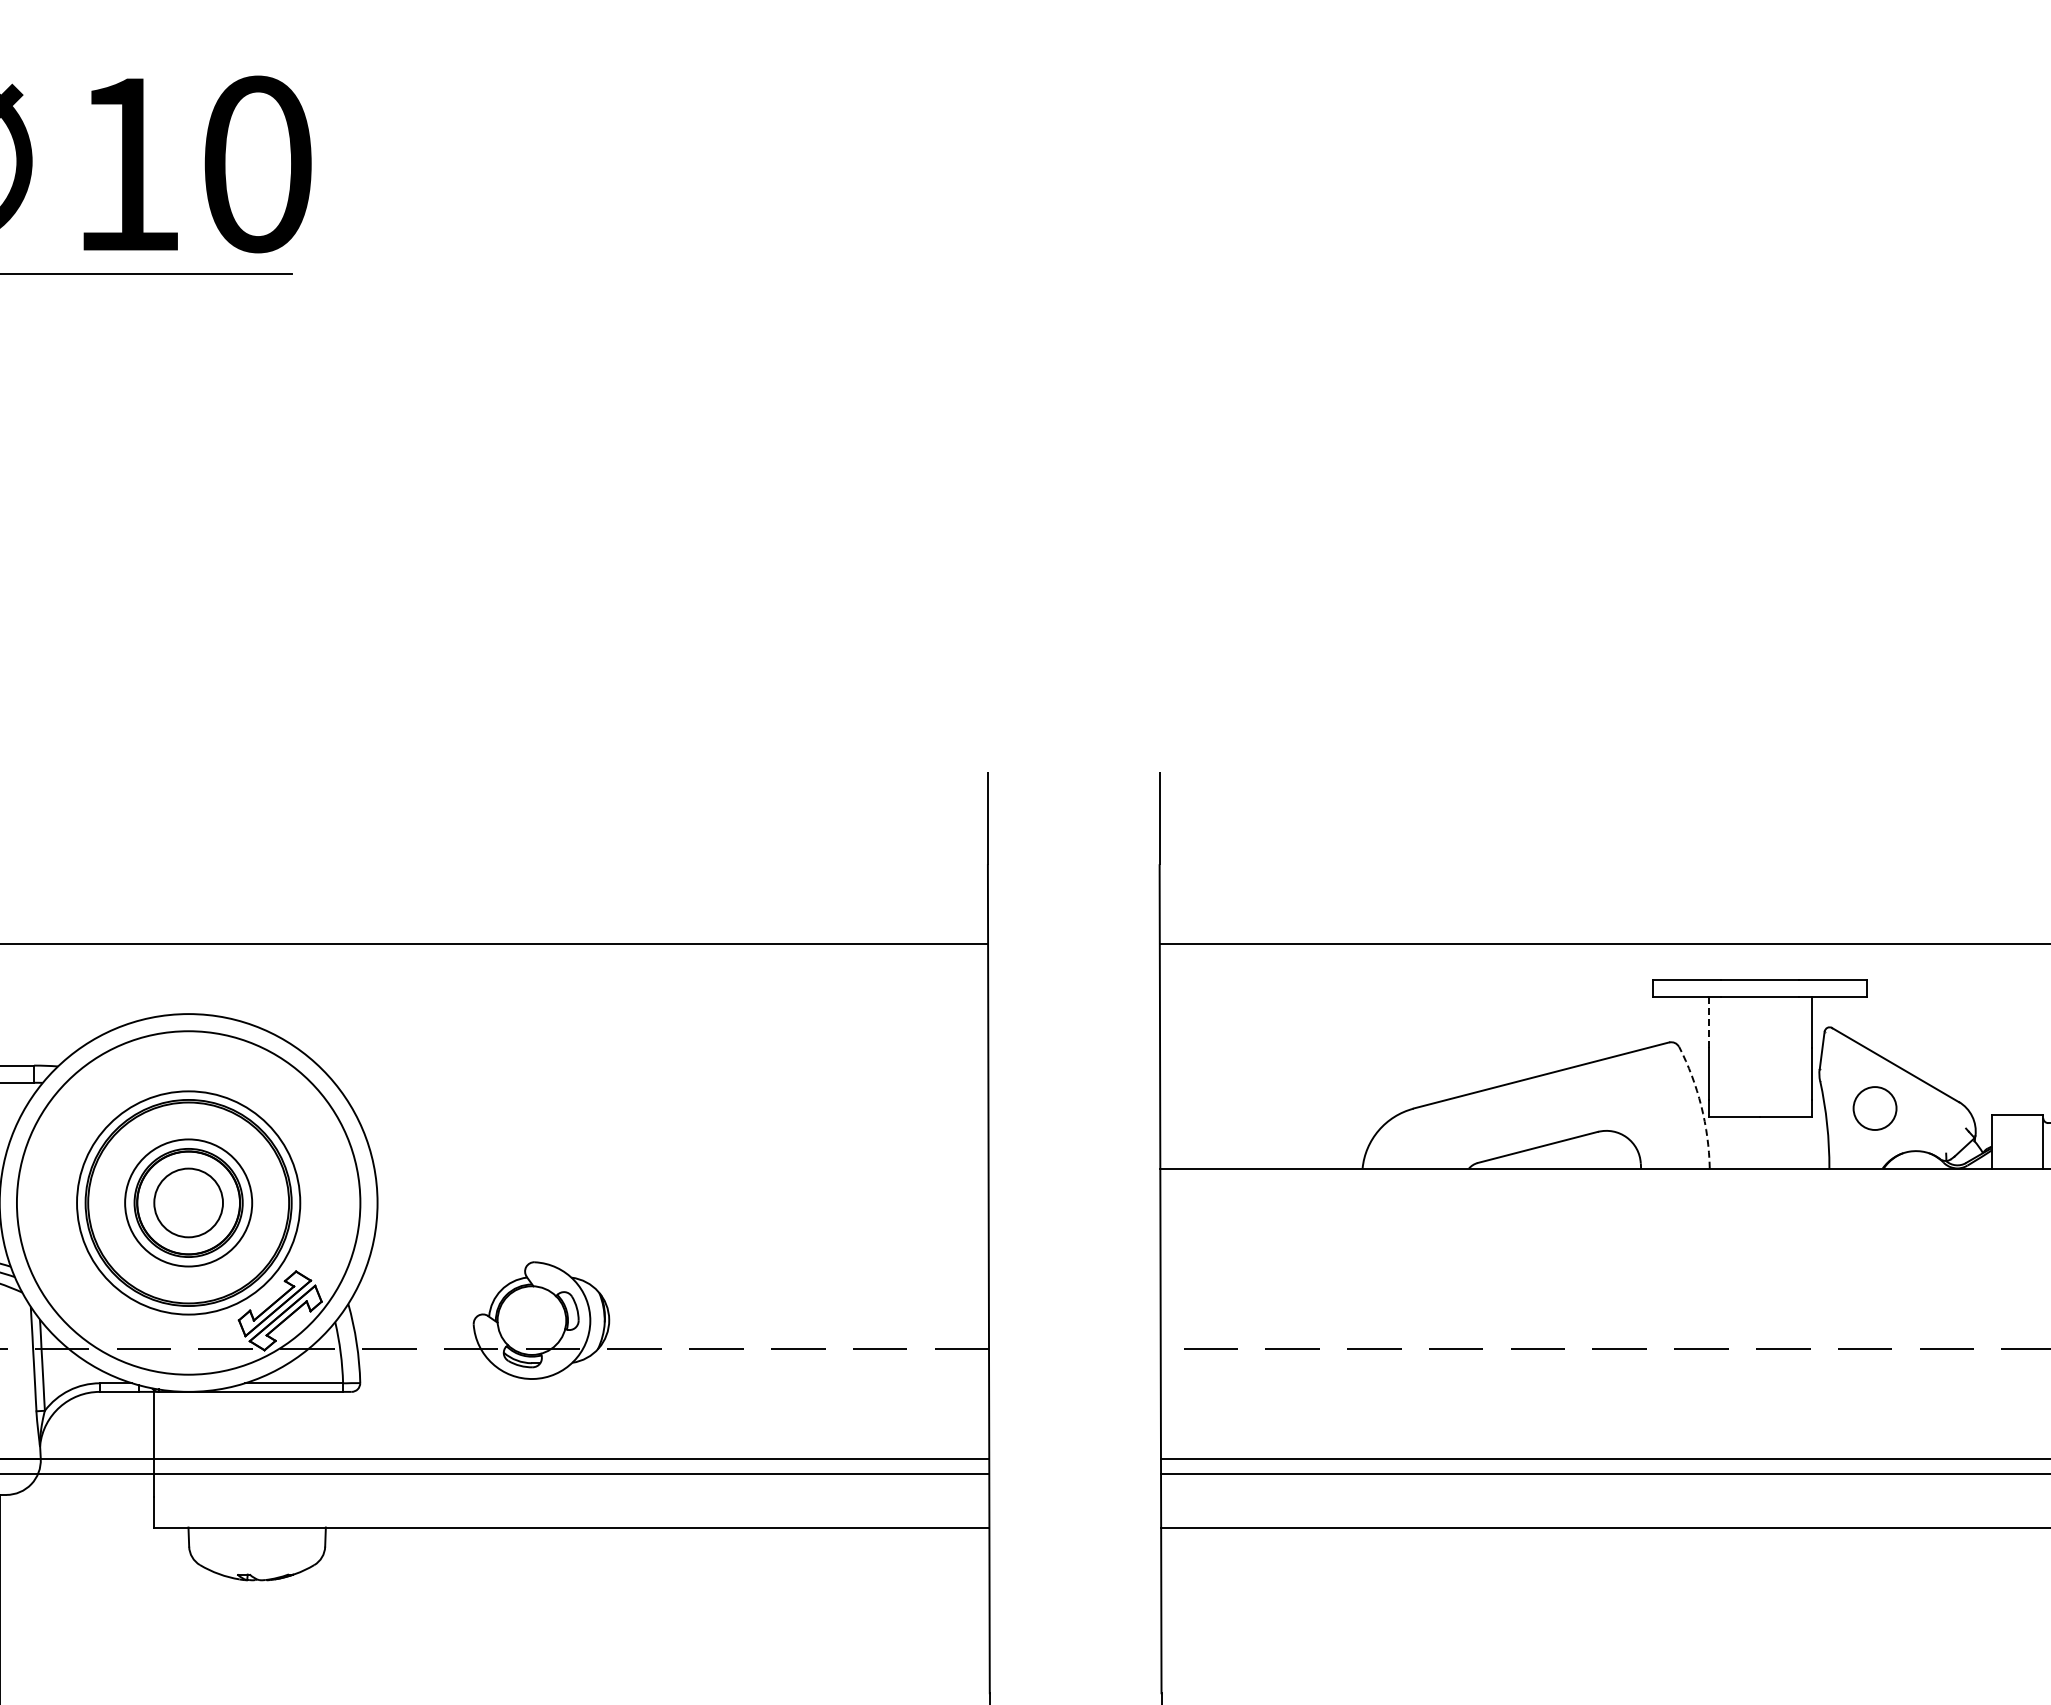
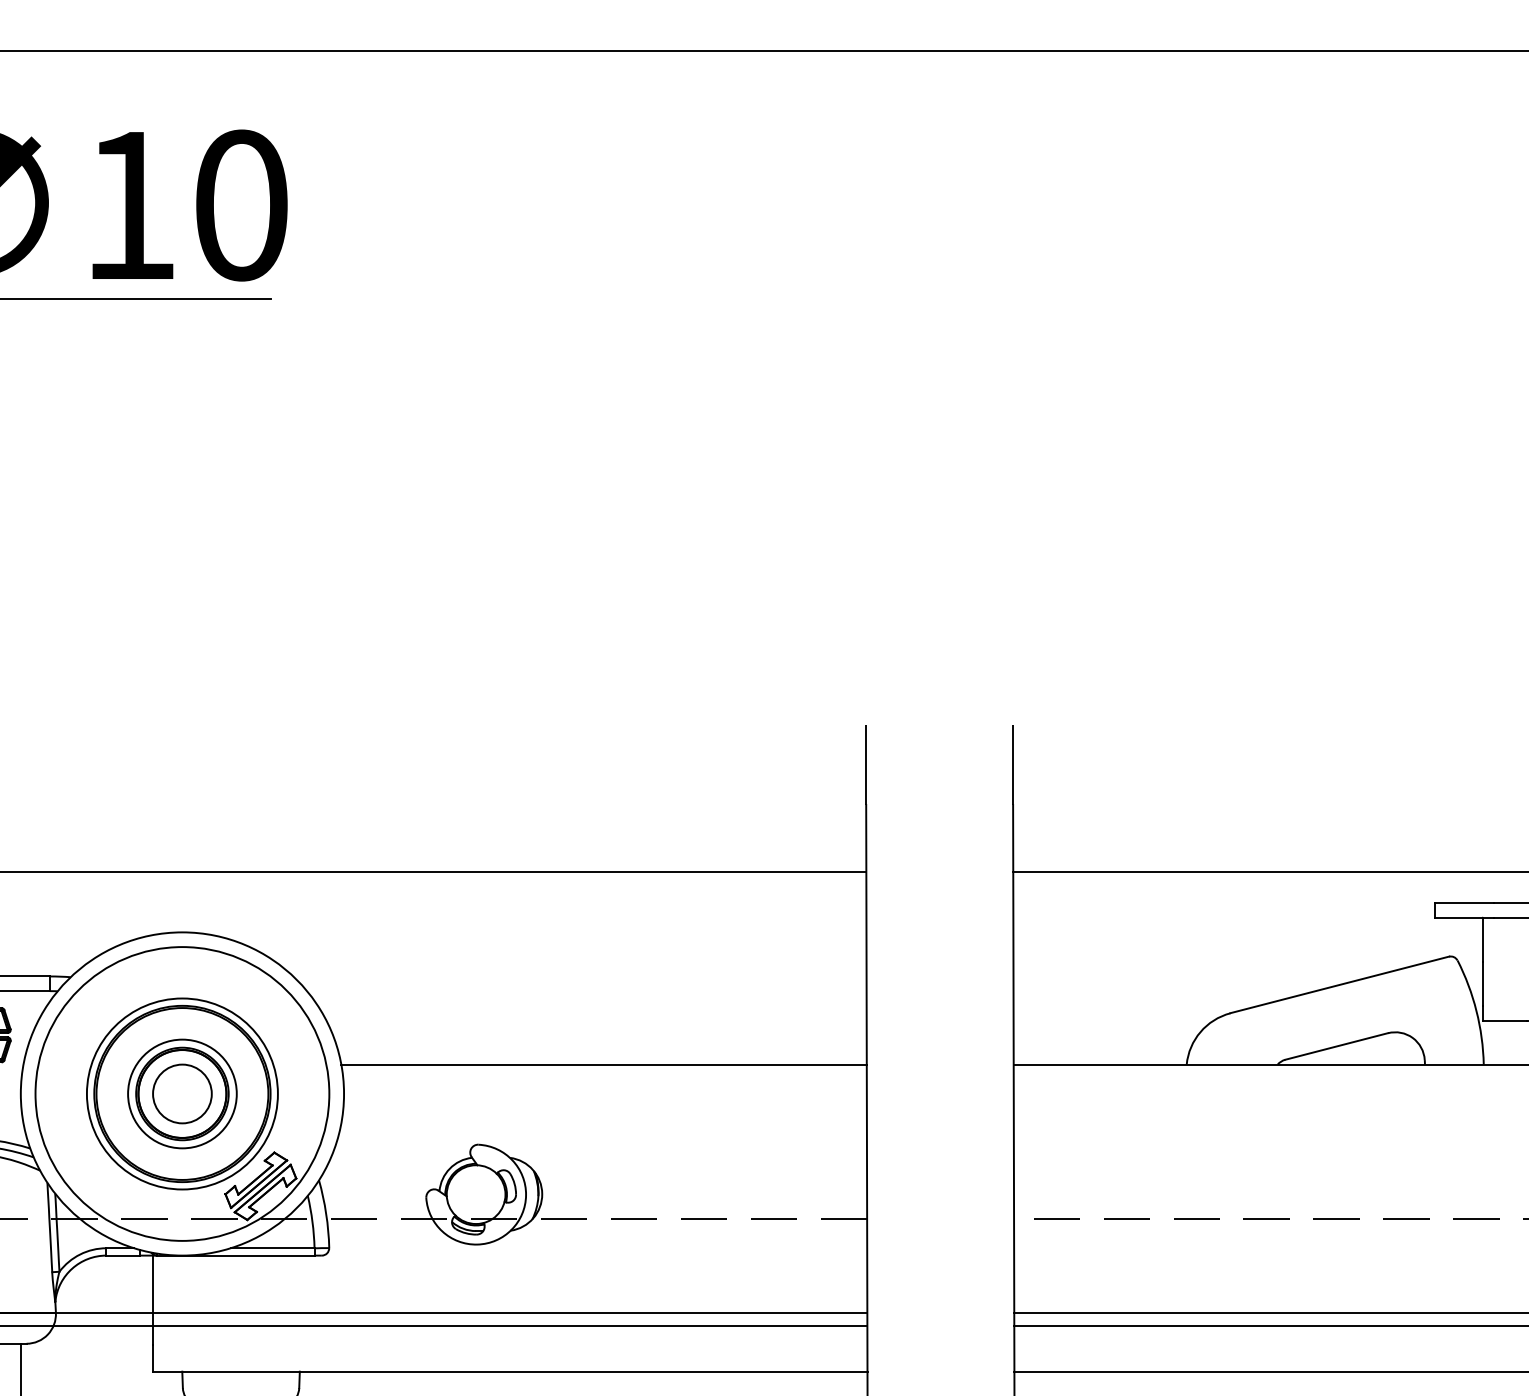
line: (1708, 1022) -> (1482, 939), dashed -> solid
arc: (1701, 1106) -> (1476, 1011), dashed -> solid
line: (681, 1168) -> (604, 1064), added

